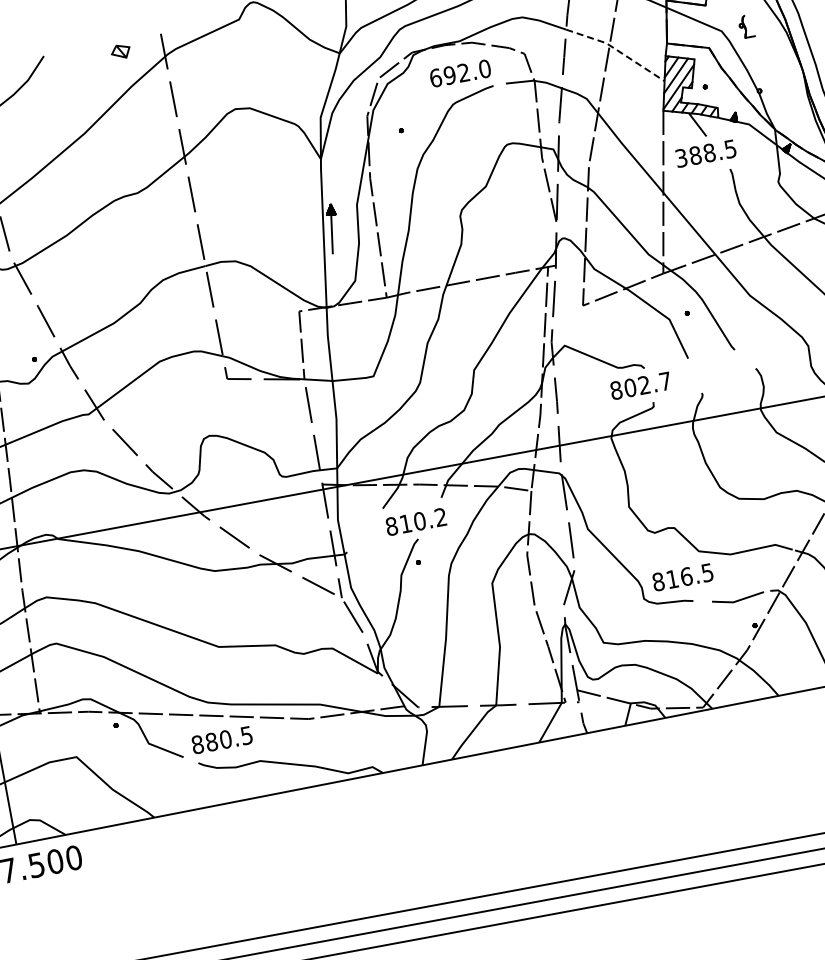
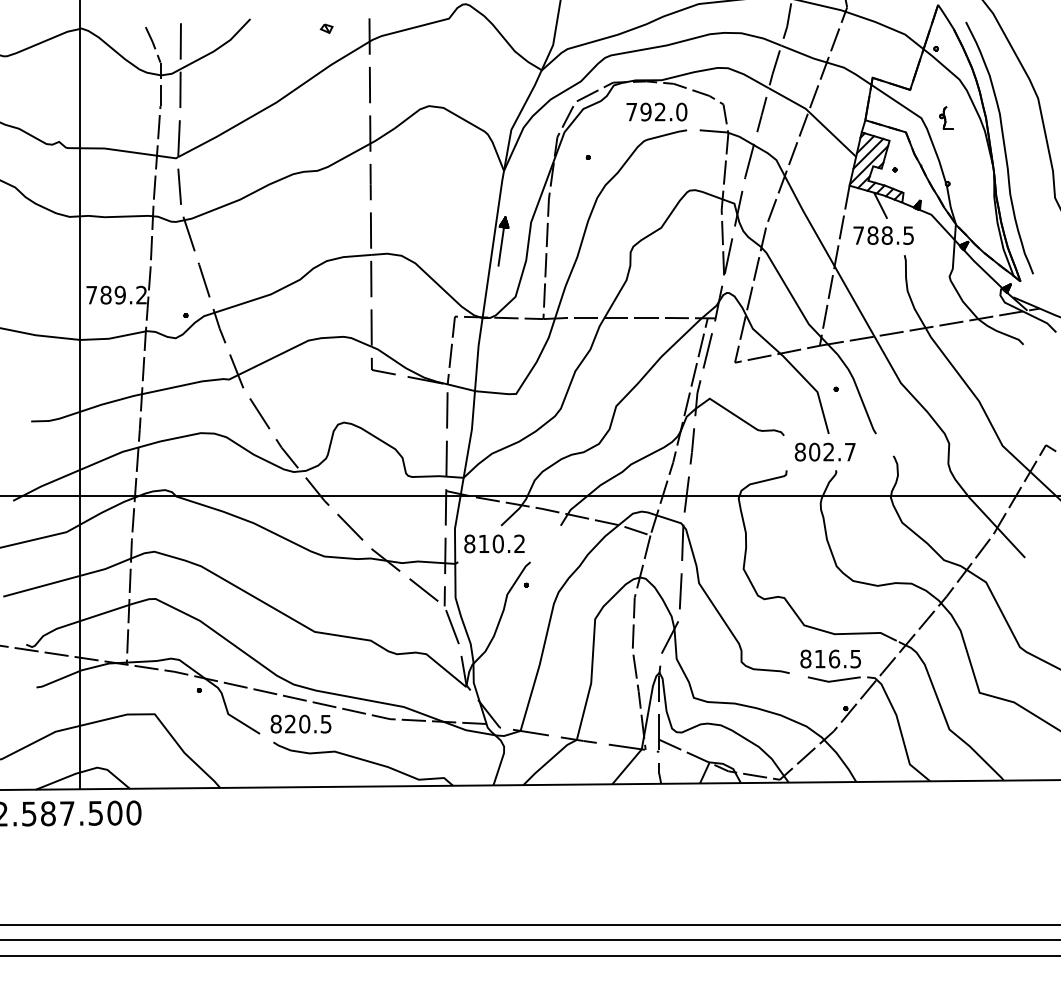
line: (617, 50) -> (815, 118), dashed -> solid
part: (120, 51) -> (326, 28), size x0.62
text: (435, 77) -> (631, 111), 692.0 -> 792.0
text: (681, 158) -> (858, 235), 388.5 -> 788.5
text: (639, 385) -> (824, 451), moved
text: (416, 521) -> (494, 543), moved
text: (682, 576) -> (830, 658), moved
text: (211, 741) -> (290, 723), 880.5 -> 820.5

